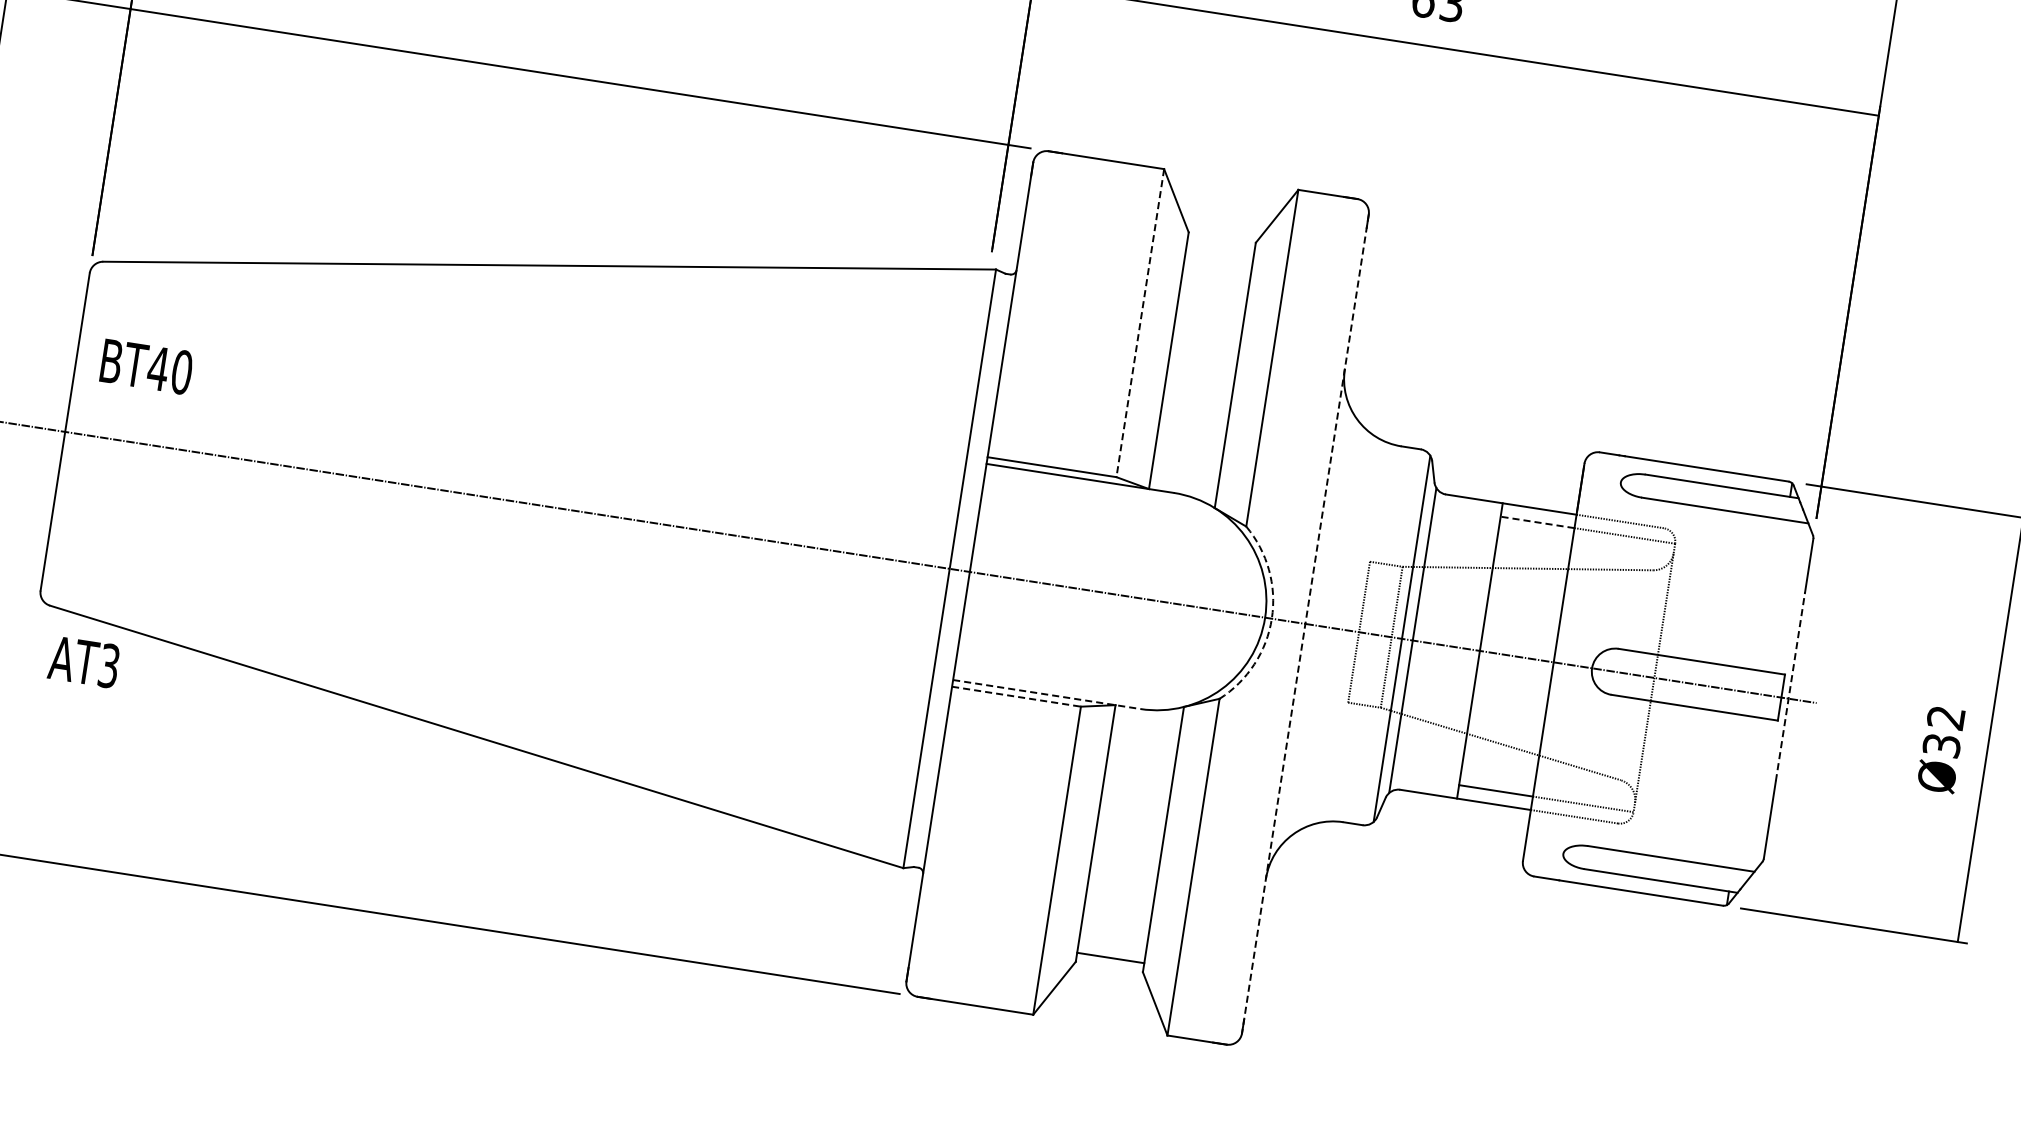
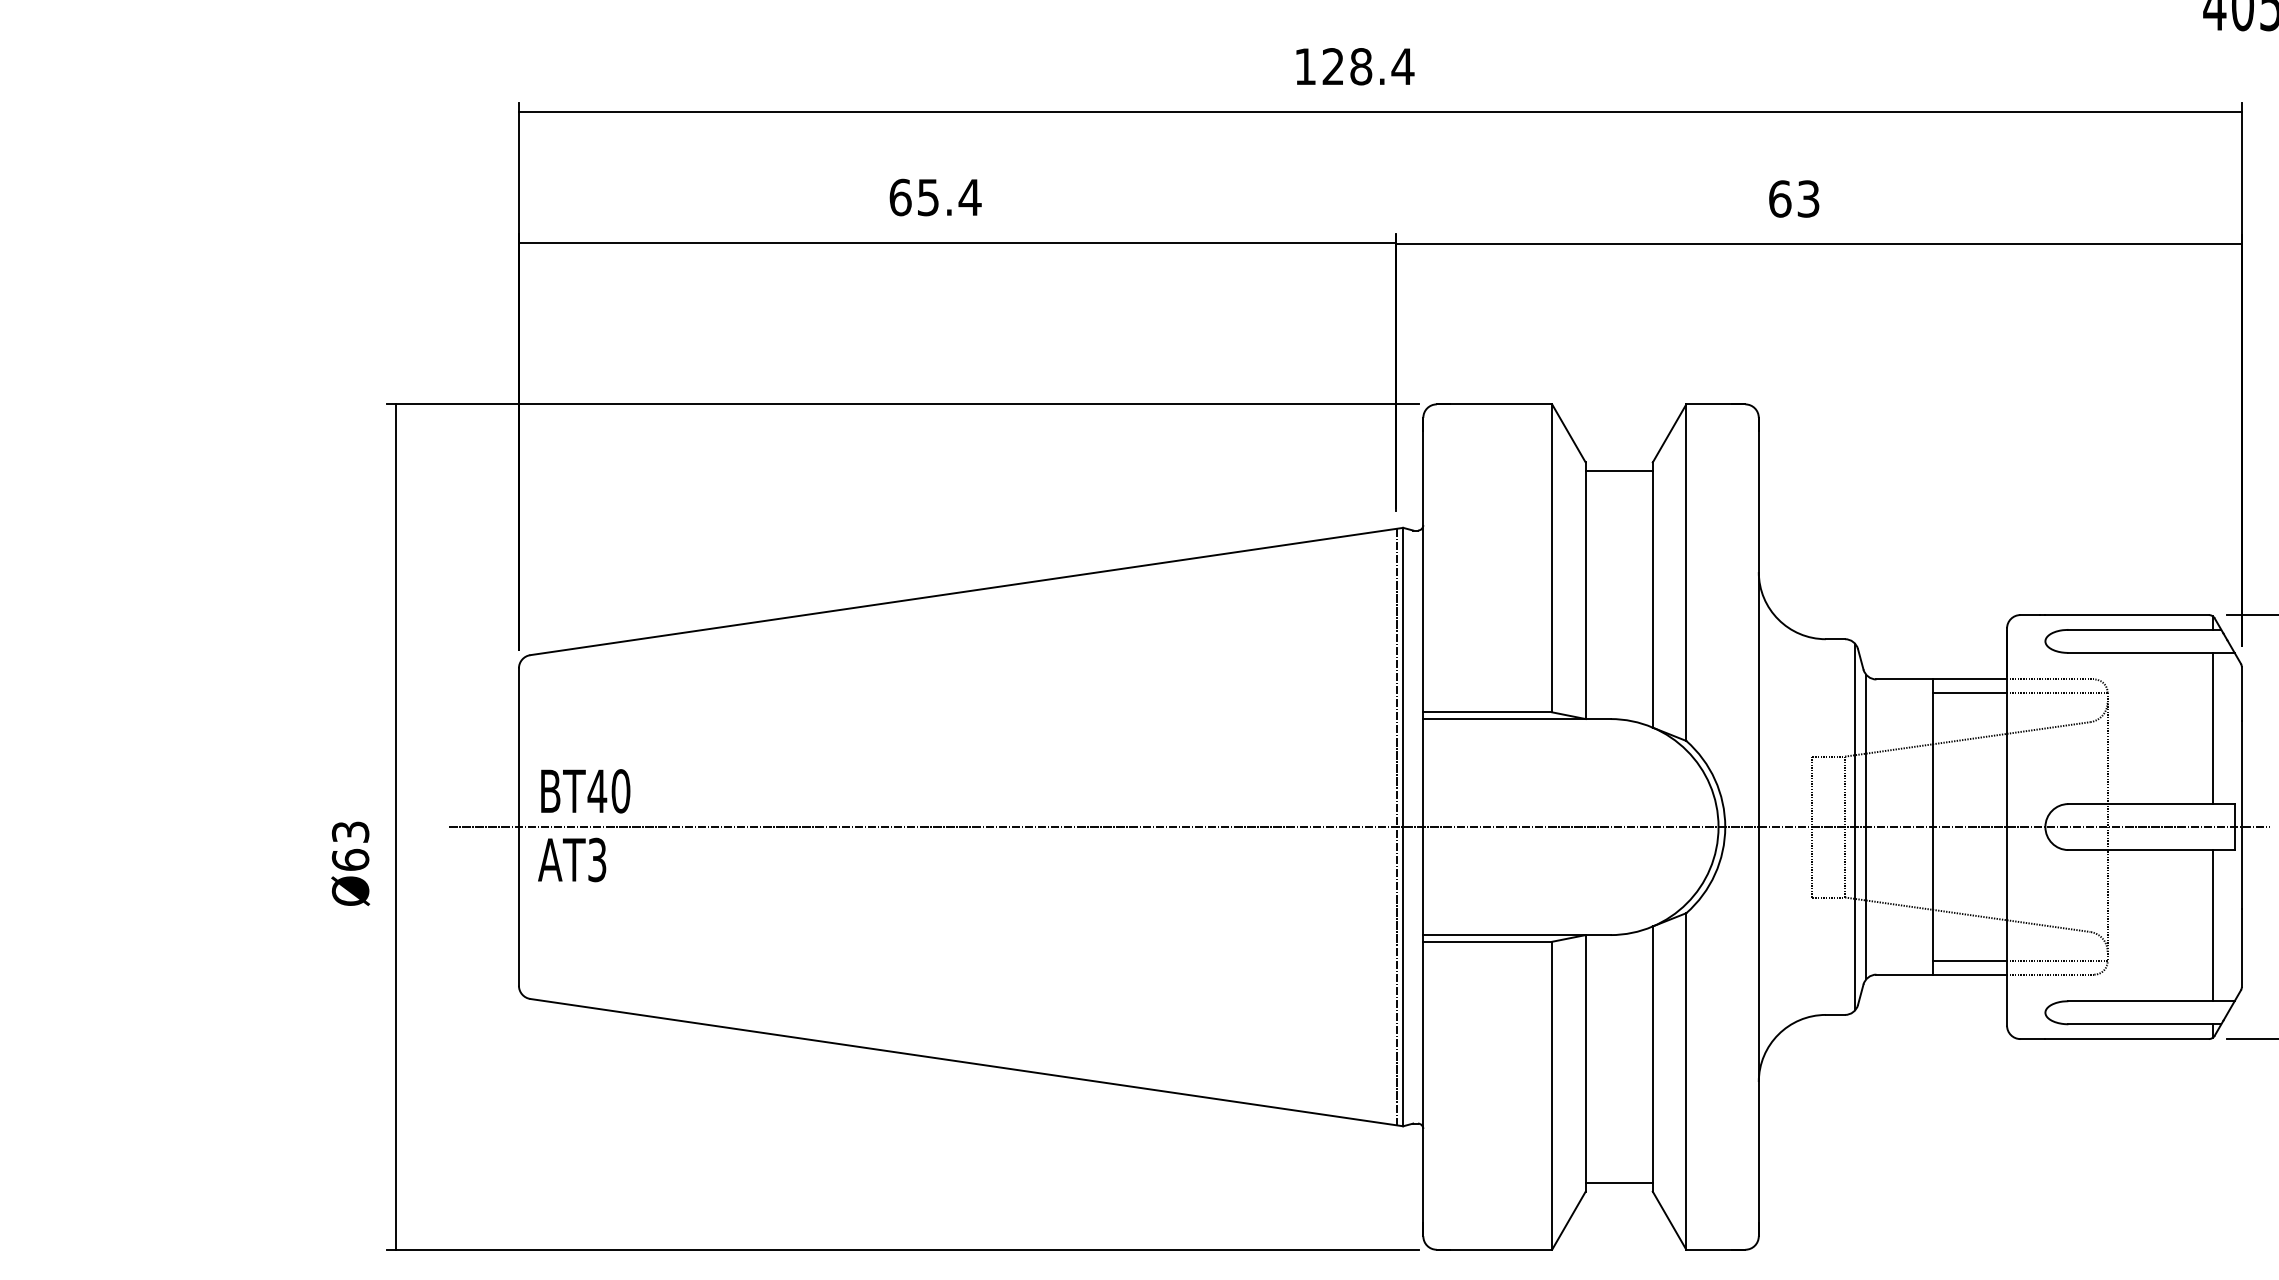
line: (1220, 246) -> (1618, 471), added
line: (1140, 323) -> (1552, 558), dashed -> solid
text: (146, 367) -> (585, 791), moved
line: (1538, 522) -> (1970, 692), dashed -> solid
line: (943, 567) -> (1396, 826), added
line: (1774, 595) -> (2212, 728), added
arc: (1272, 619) -> (1725, 827), dashed -> solid
line: (1305, 624) -> (1758, 827), dashed -> solid
text: (84, 661) -> (572, 859), moved
line: (1790, 686) -> (2241, 814), dashed -> solid
line: (1046, 694) -> (1516, 935), dashed -> solid
line: (1017, 696) -> (1488, 941), dashed -> solid
line: (1744, 792) -> (2212, 925), added

